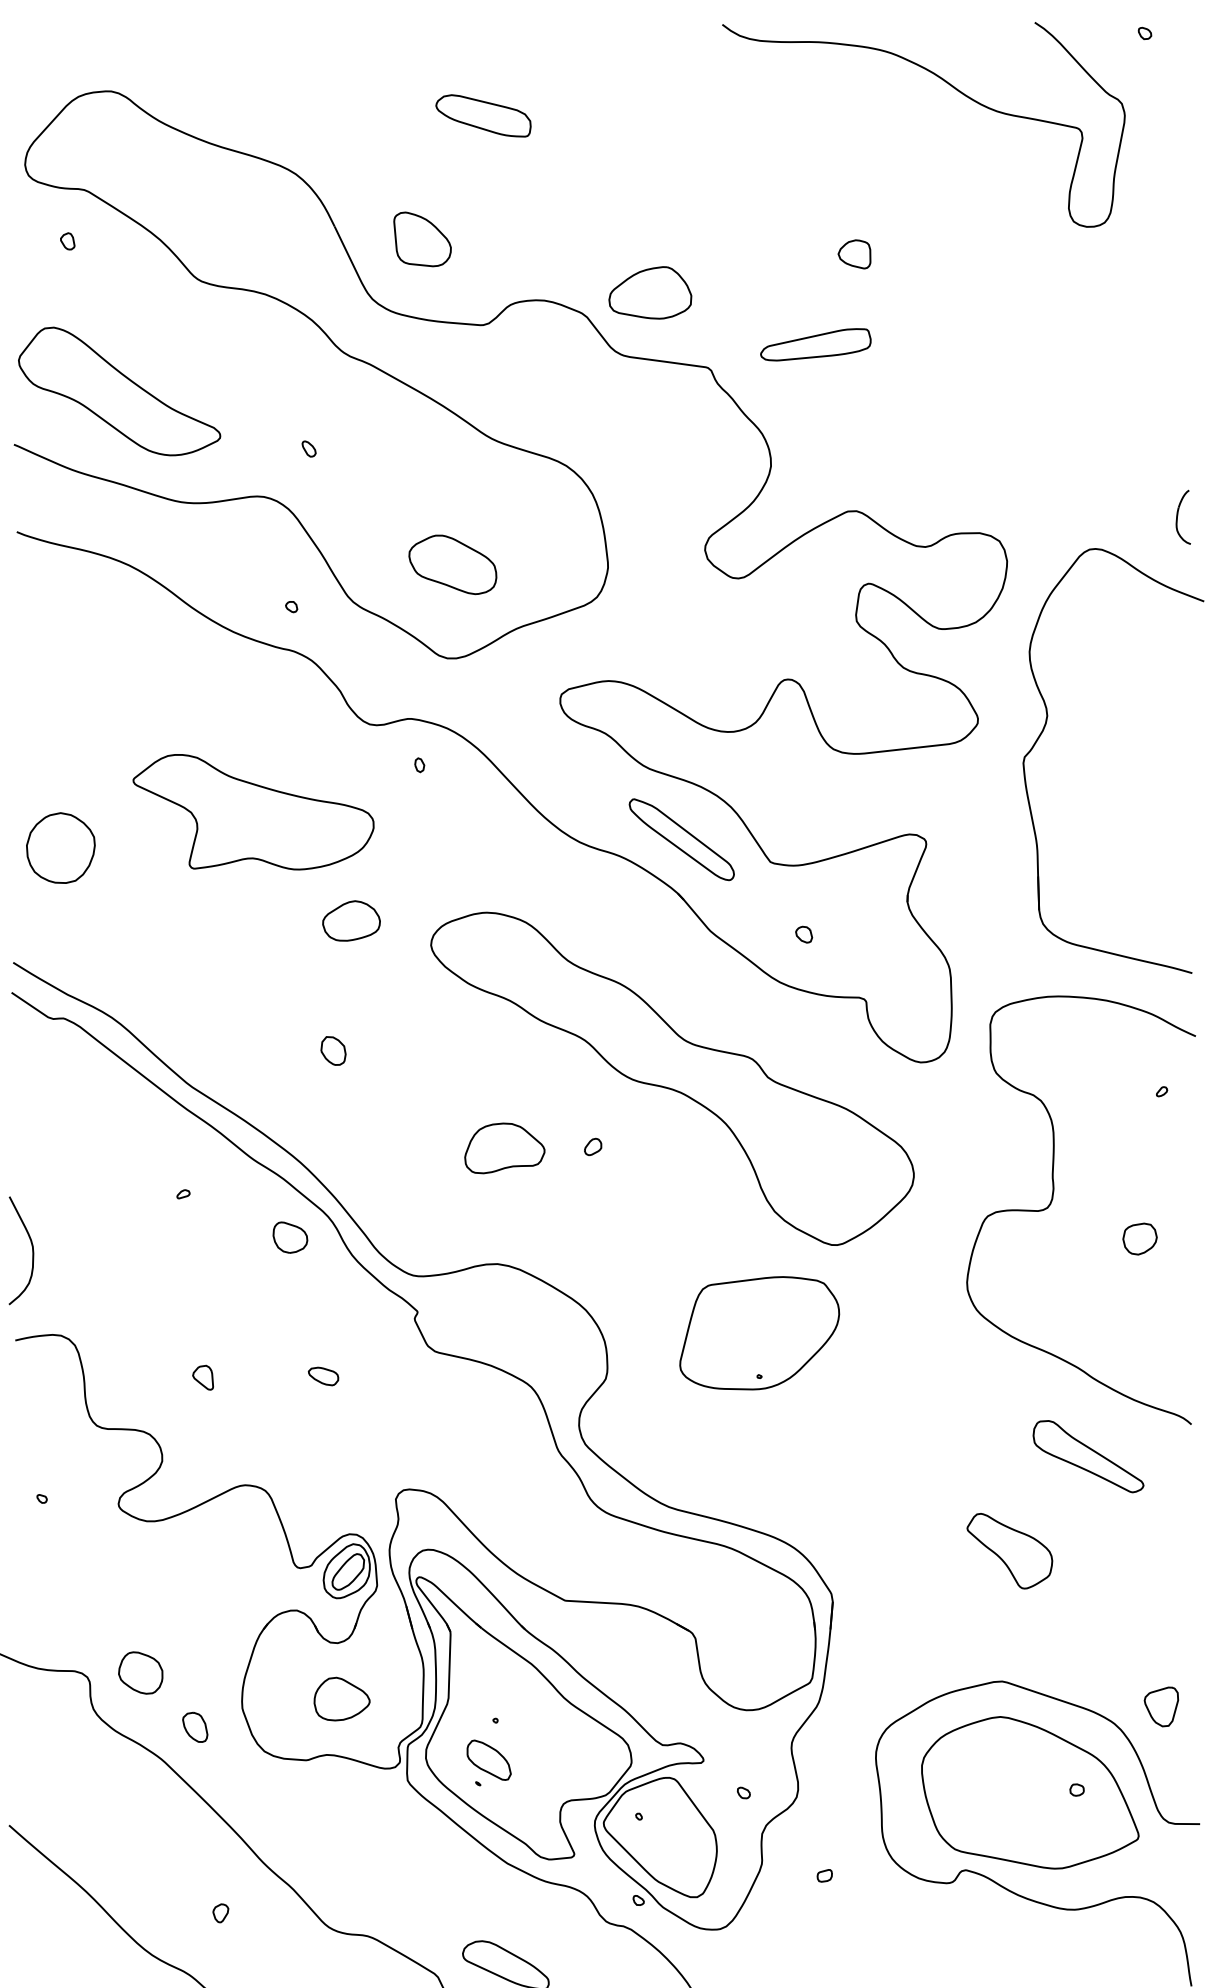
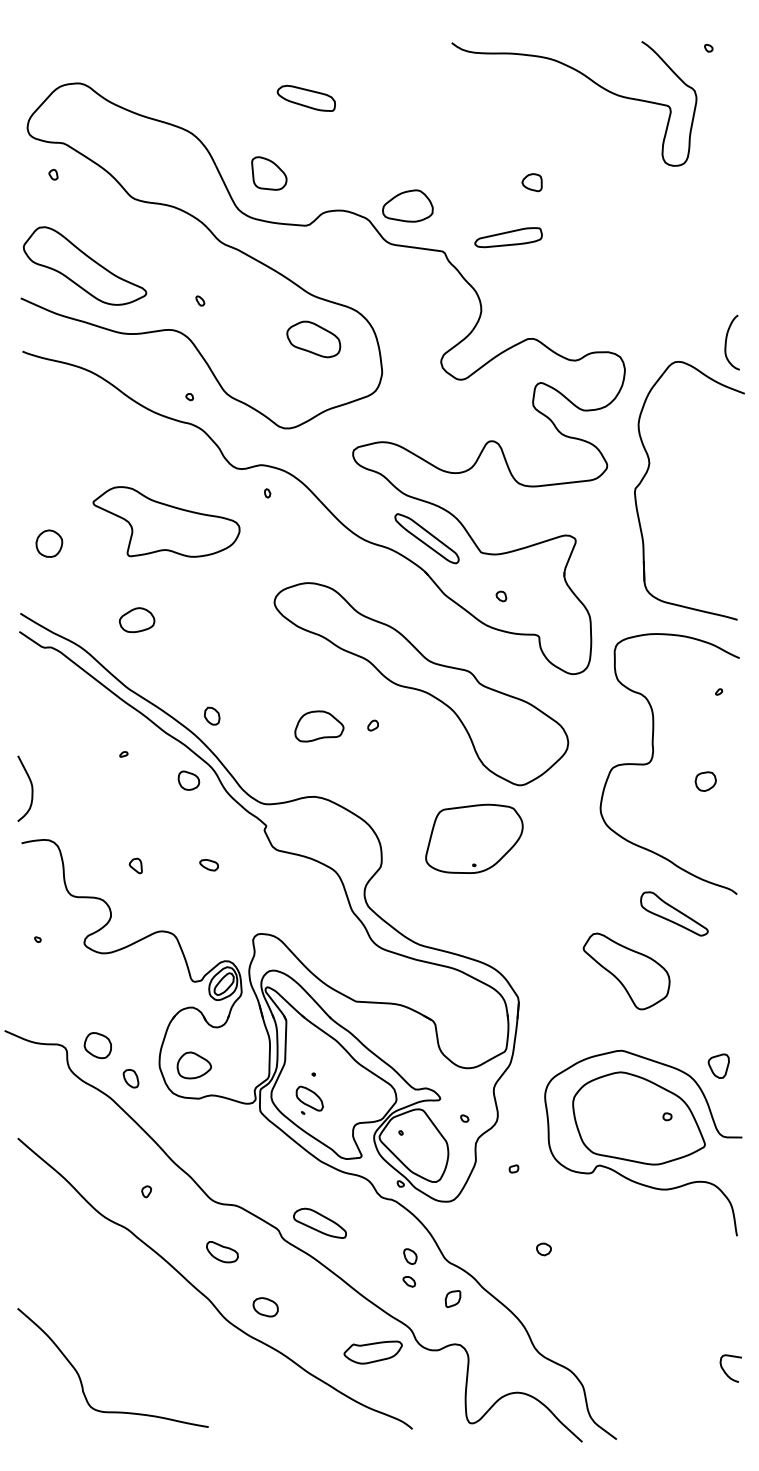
part: (1182, 517) -> (731, 342), size x1.67
part: (452, 564) -> (313, 339), moved
part: (61, 847) -> (49, 543), size x0.62
part: (352, 921) -> (137, 620), moved
part: (332, 1049) -> (211, 715), moved
part: (1009, 1551) -> (626, 971), size x1.67
part: (340, 1699) -> (193, 1065), moved

